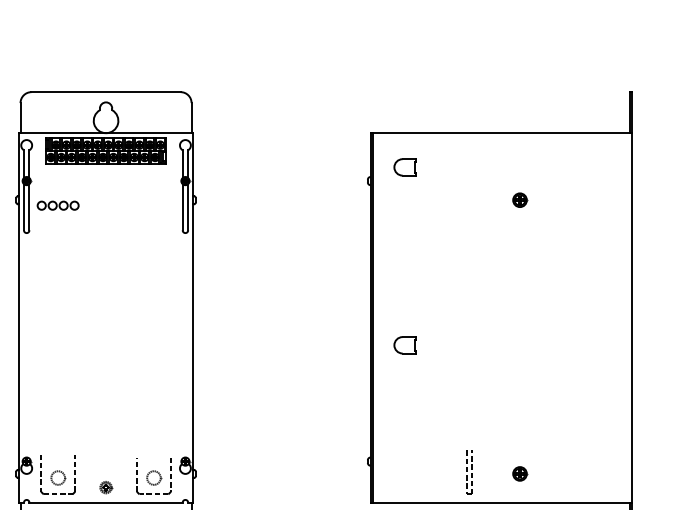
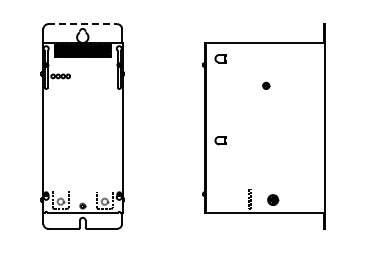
line: (107, 92) -> (83, 24), solid -> dashed
part: (520, 199) -> (266, 85), moved
part: (520, 473) -> (273, 199), size x1.6

